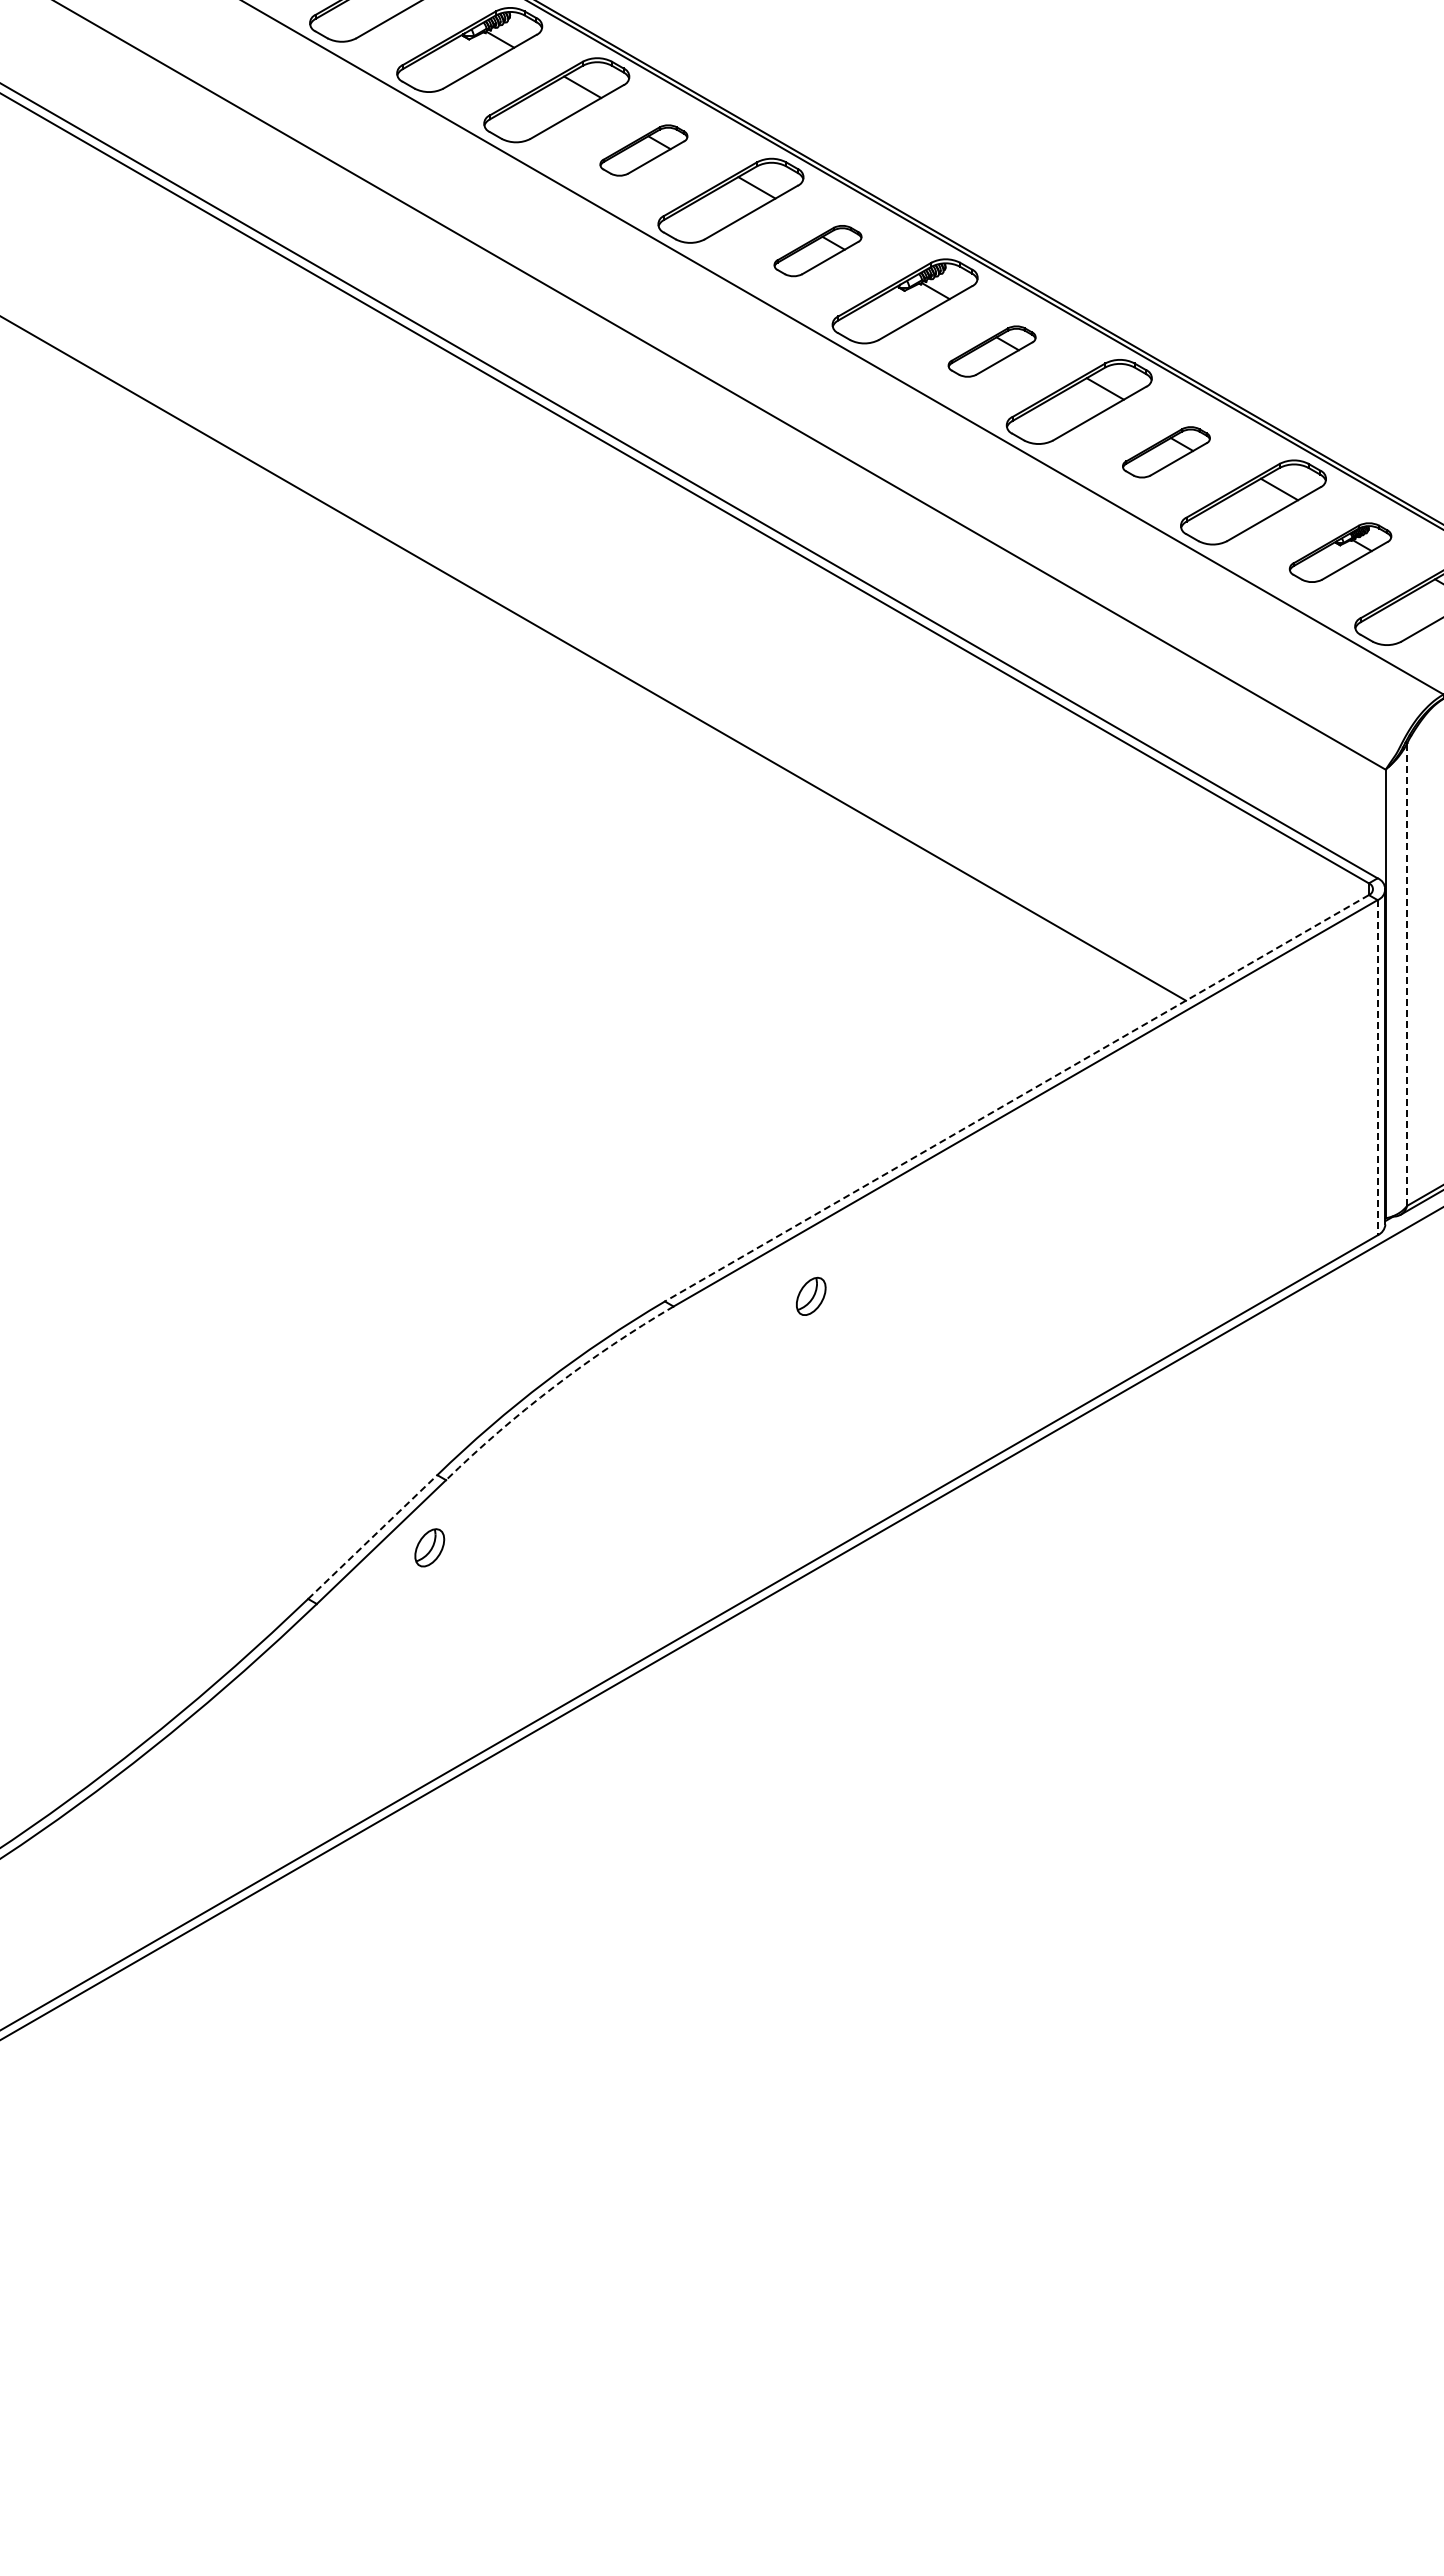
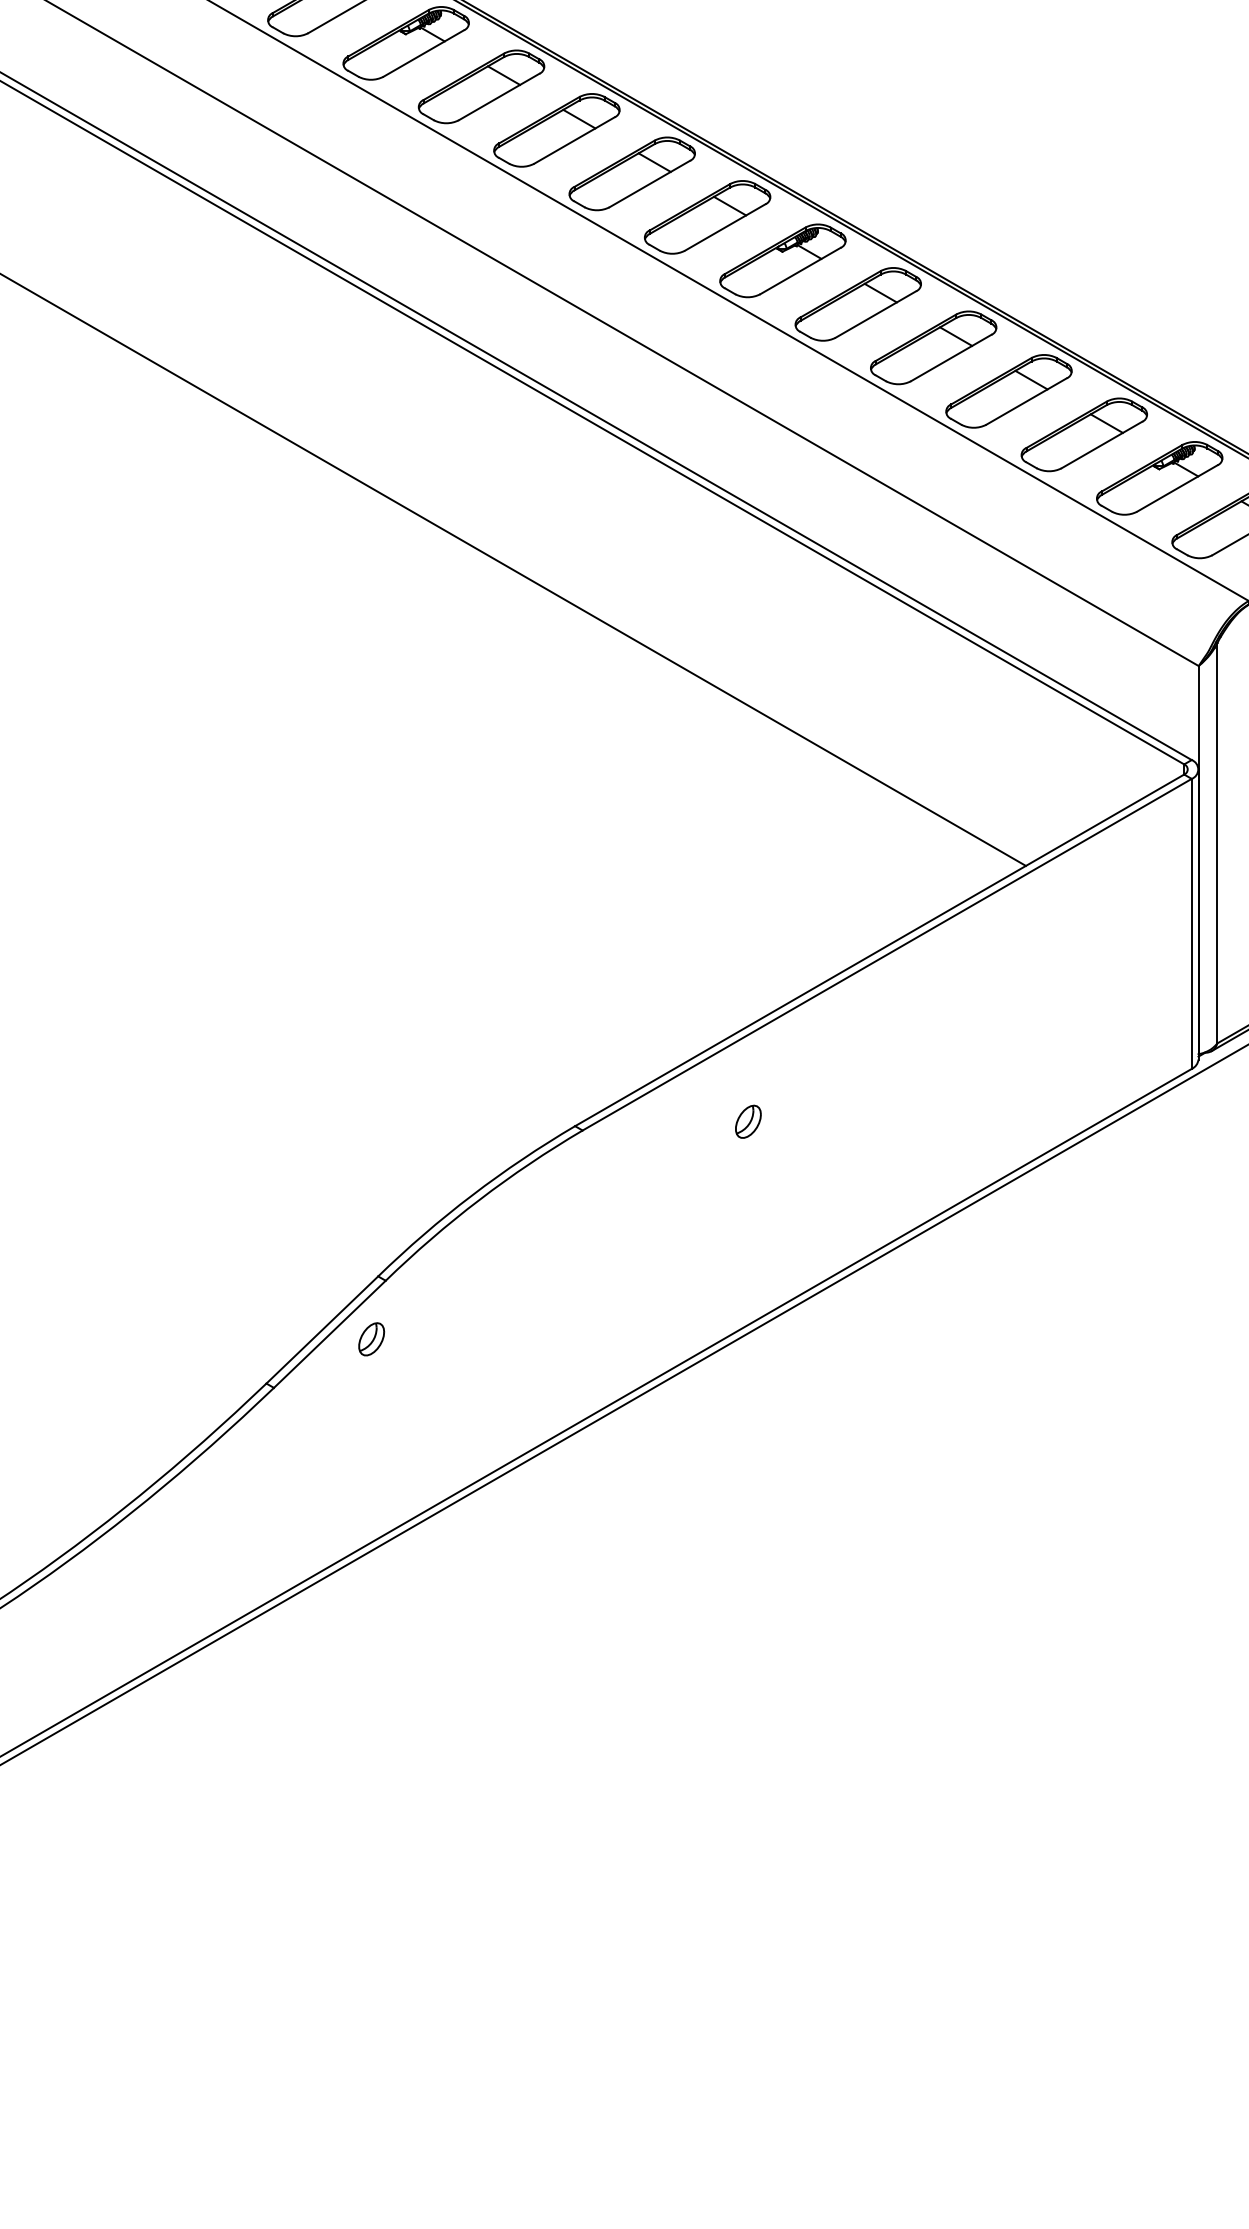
part: (643, 150) -> (556, 130), size x1.67
part: (817, 250) -> (707, 216), size x1.67
part: (991, 351) -> (857, 304), size x1.67
part: (1166, 452) -> (1009, 391), size x1.67
part: (1340, 552) -> (1159, 478), size x1.43
line: (1407, 974) -> (1217, 843), dashed -> solid
line: (1377, 1067) -> (1191, 923), dashed -> solid
line: (1016, 1098) -> (879, 950), dashed -> solid
part: (811, 1295) -> (748, 1120), moved
arc: (554, 1386) -> (479, 1199), dashed -> solid
line: (373, 1536) -> (322, 1329), dashed -> solid

